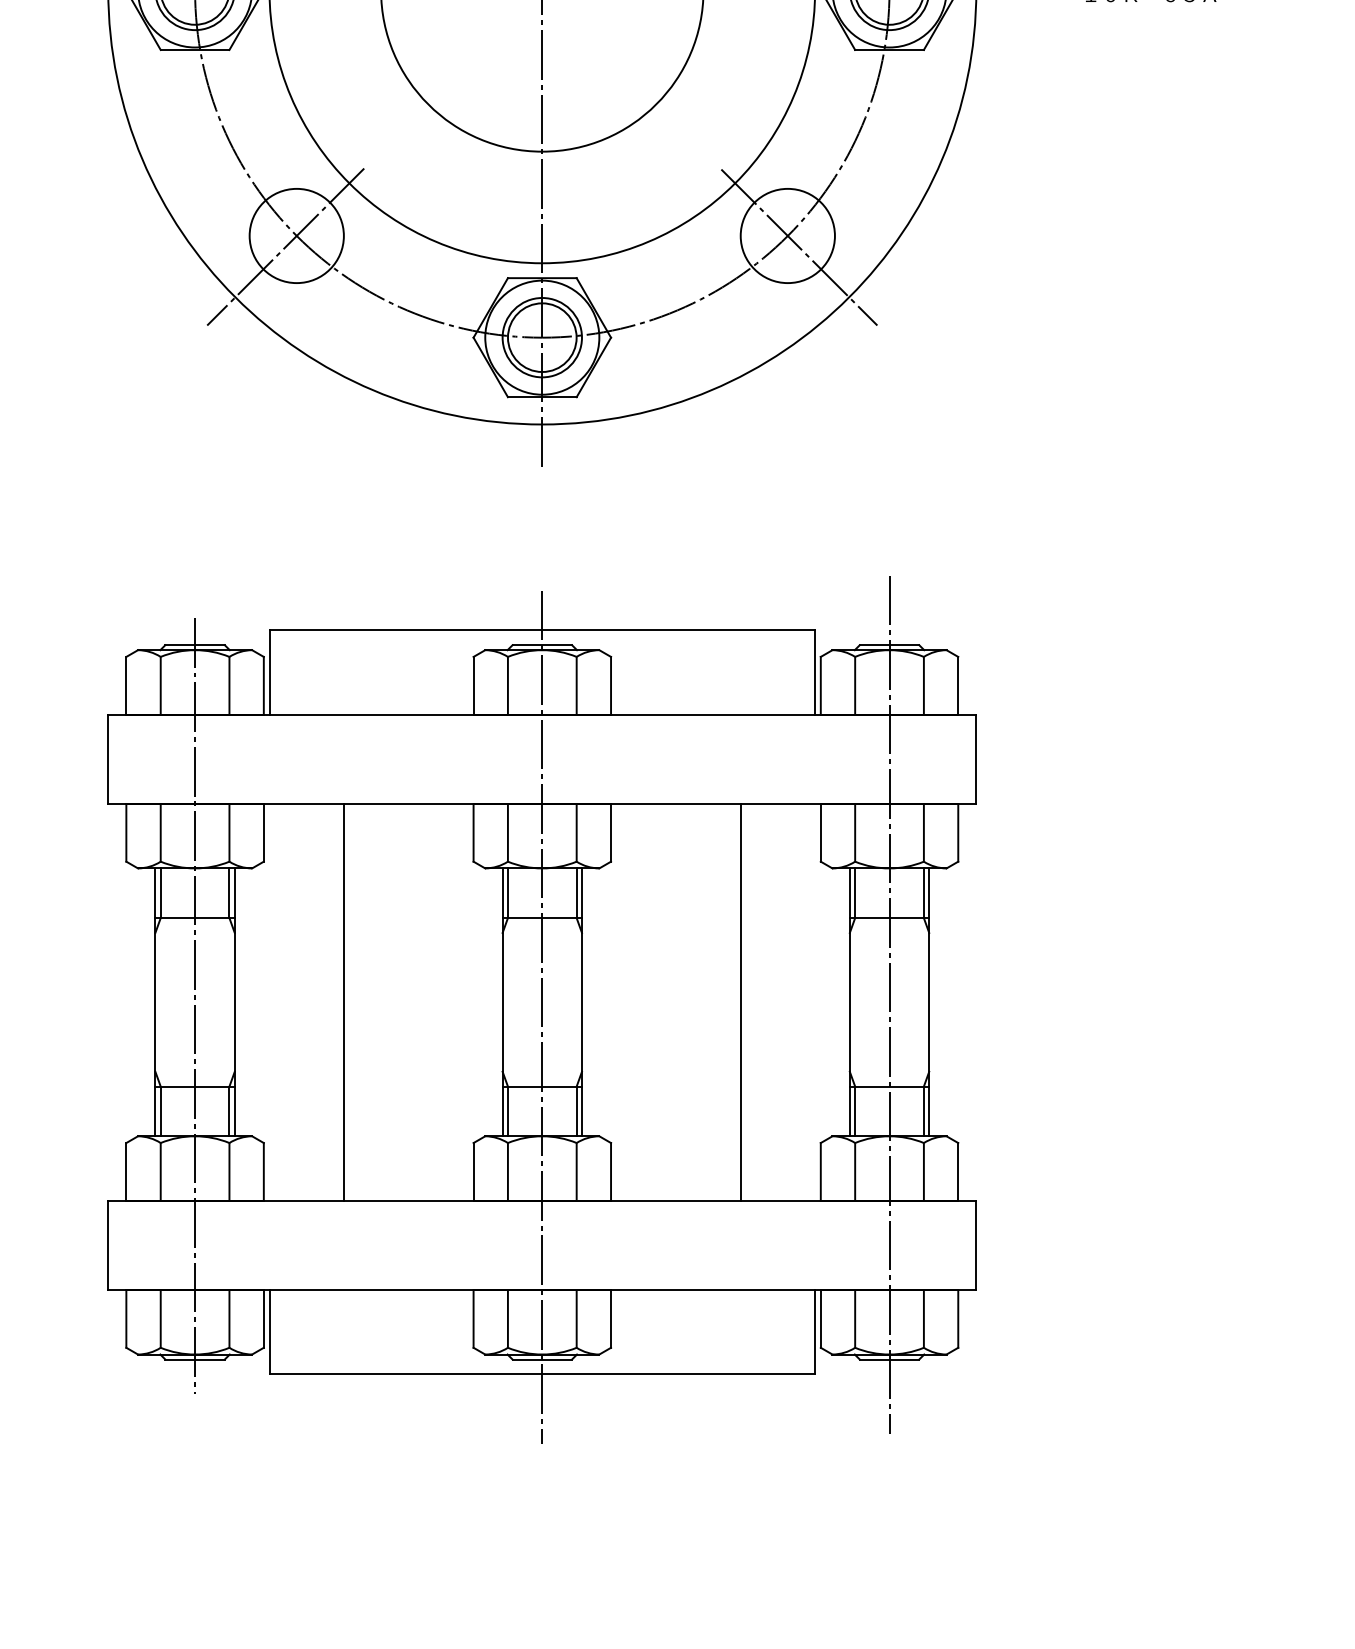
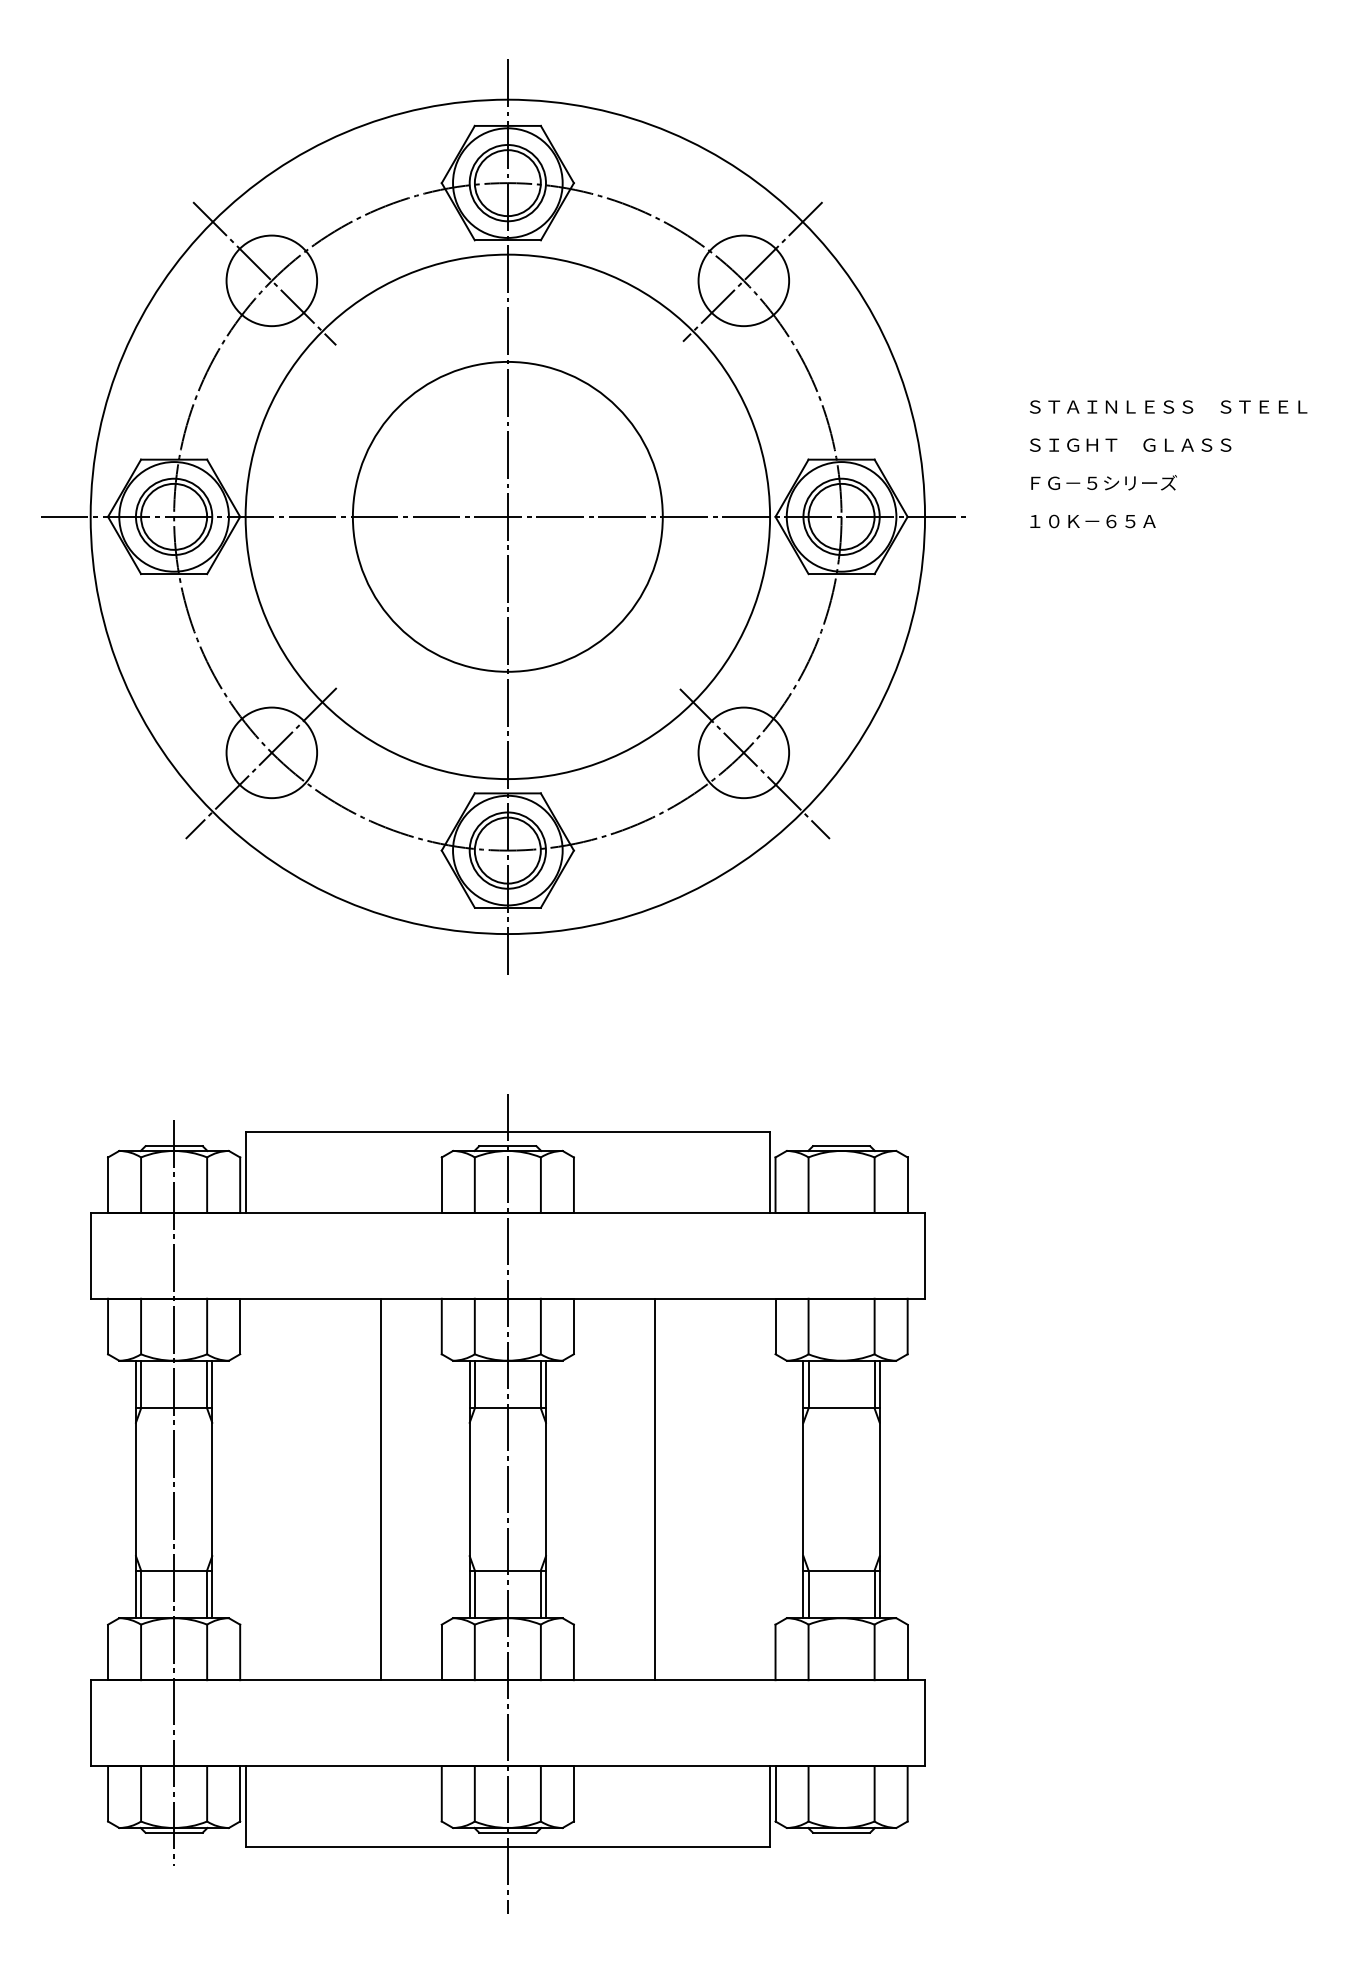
line: (344, 1002) -> (381, 1489), moved
line: (740, 1002) -> (654, 1489), moved
line: (889, 1004) -> (841, 1491), removed

